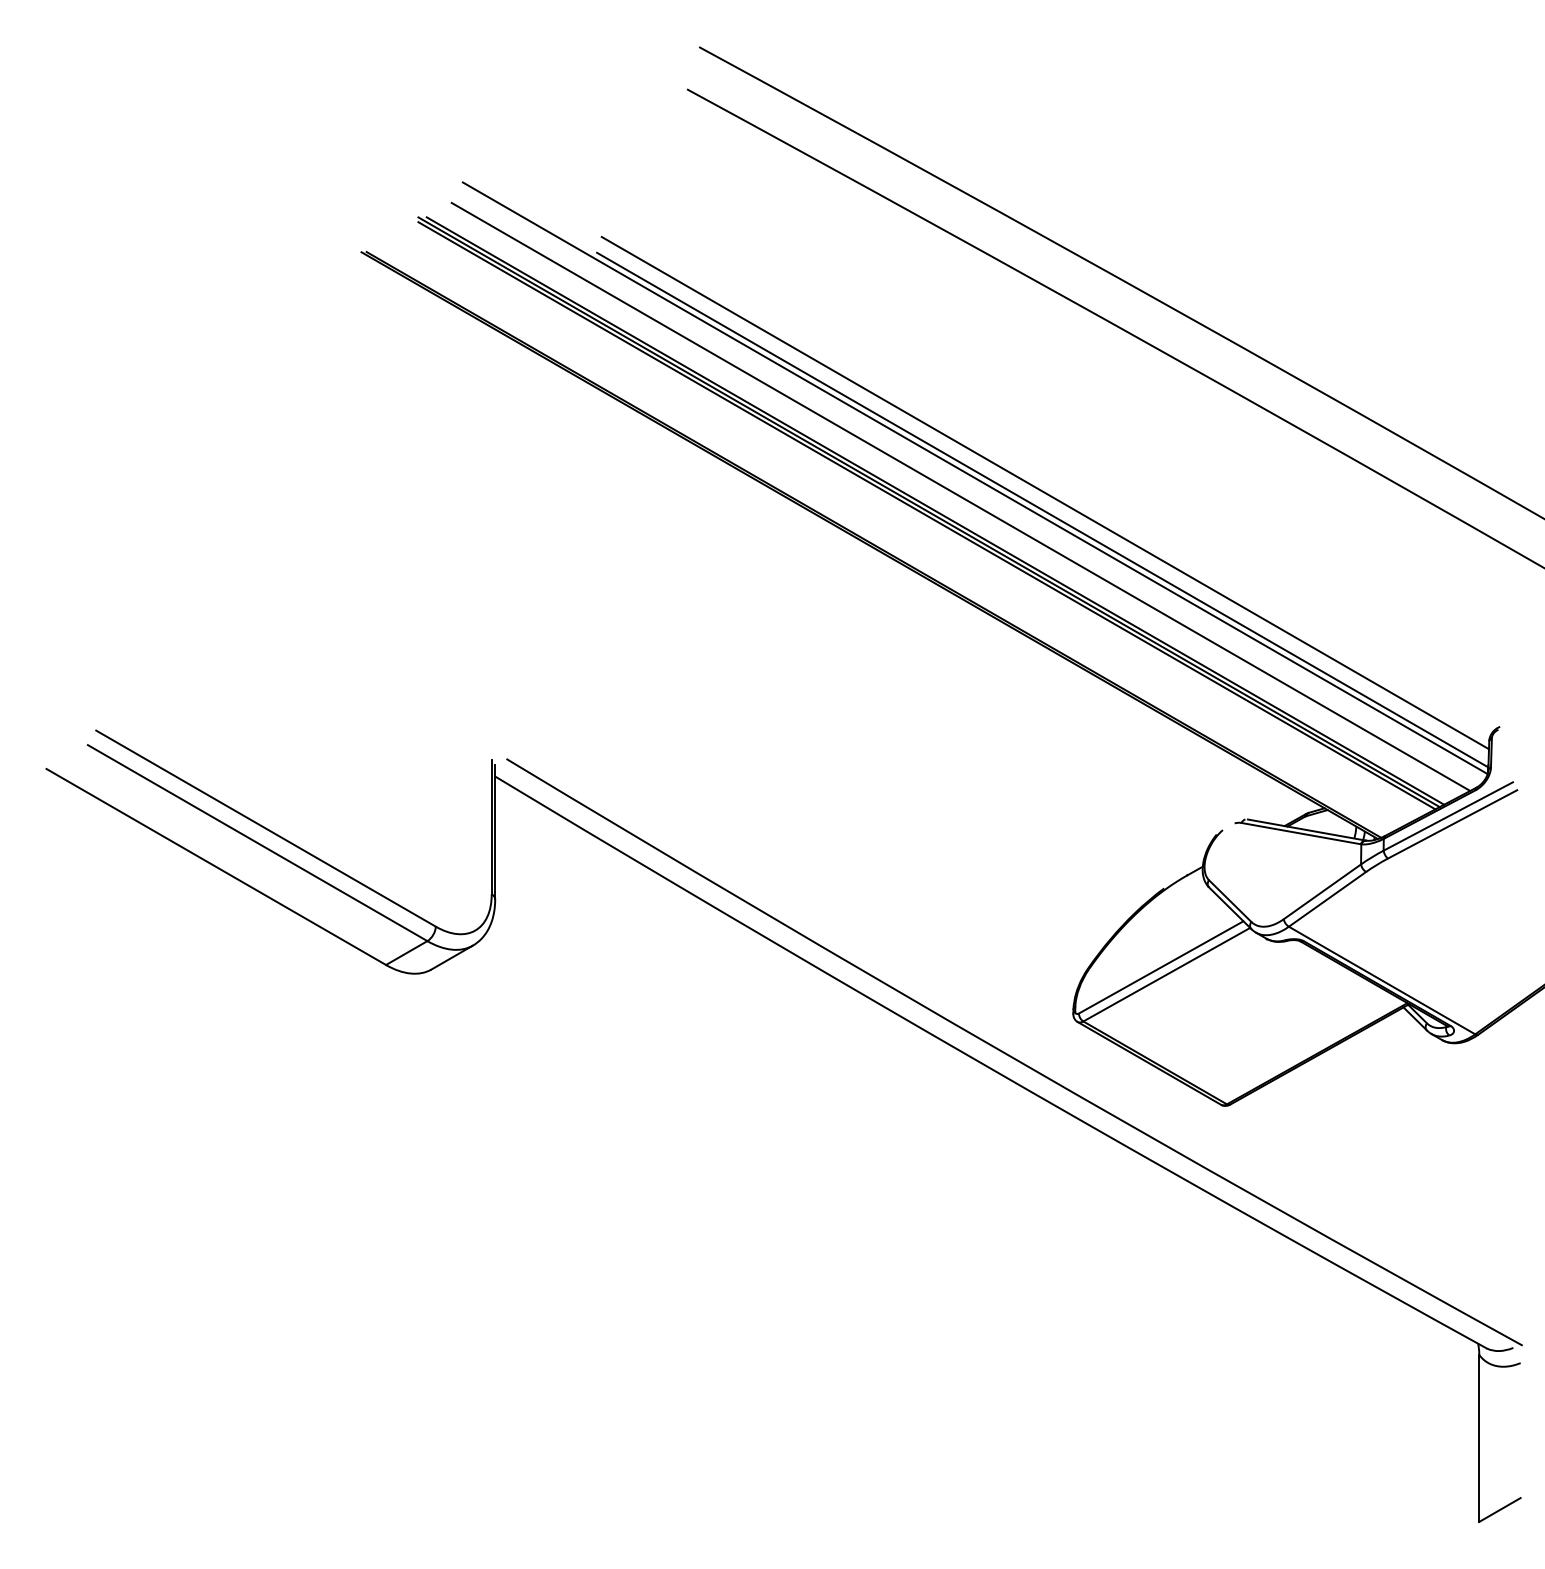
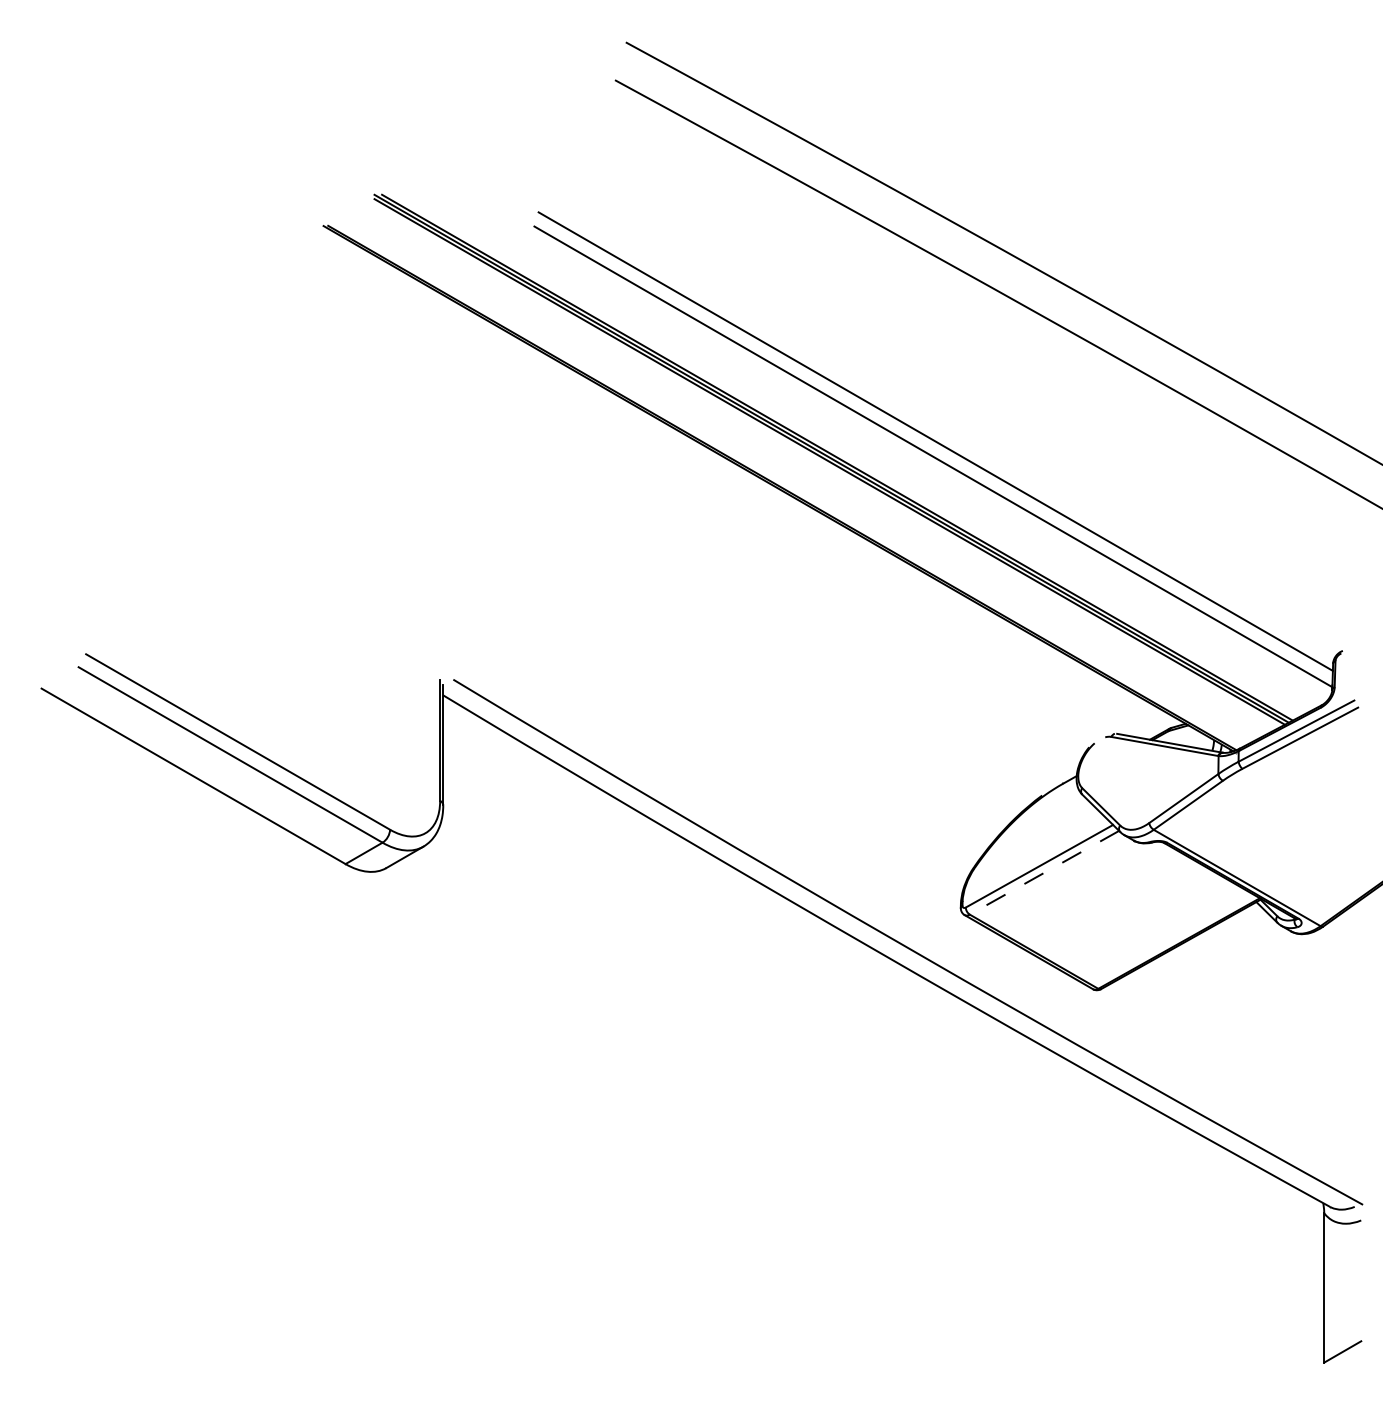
line: (974, 478) -> (872, 428), removed
line: (960, 496) -> (859, 444), removed
line: (1166, 974) -> (1044, 872), solid -> dashed

